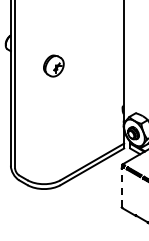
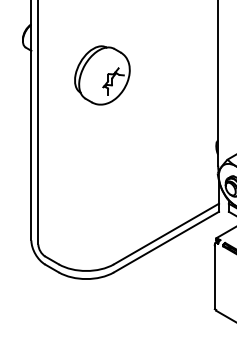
part: (53, 65) -> (101, 74), size x1.67
line: (121, 187) -> (214, 276), dashed -> solid

